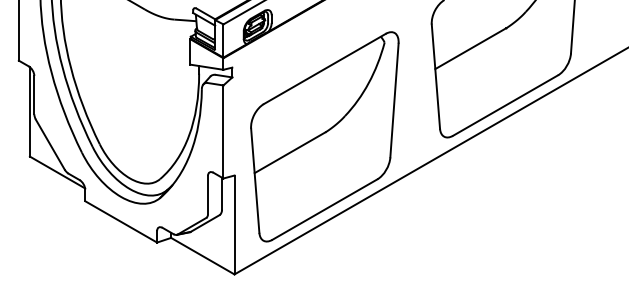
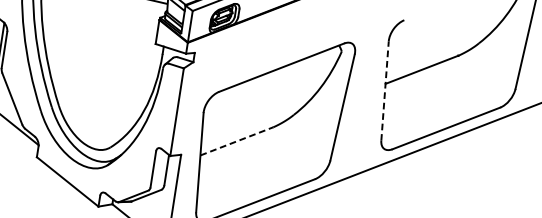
line: (435, 76) -> (384, 90), solid -> dashed
line: (290, 152) -> (237, 141), solid -> dashed

